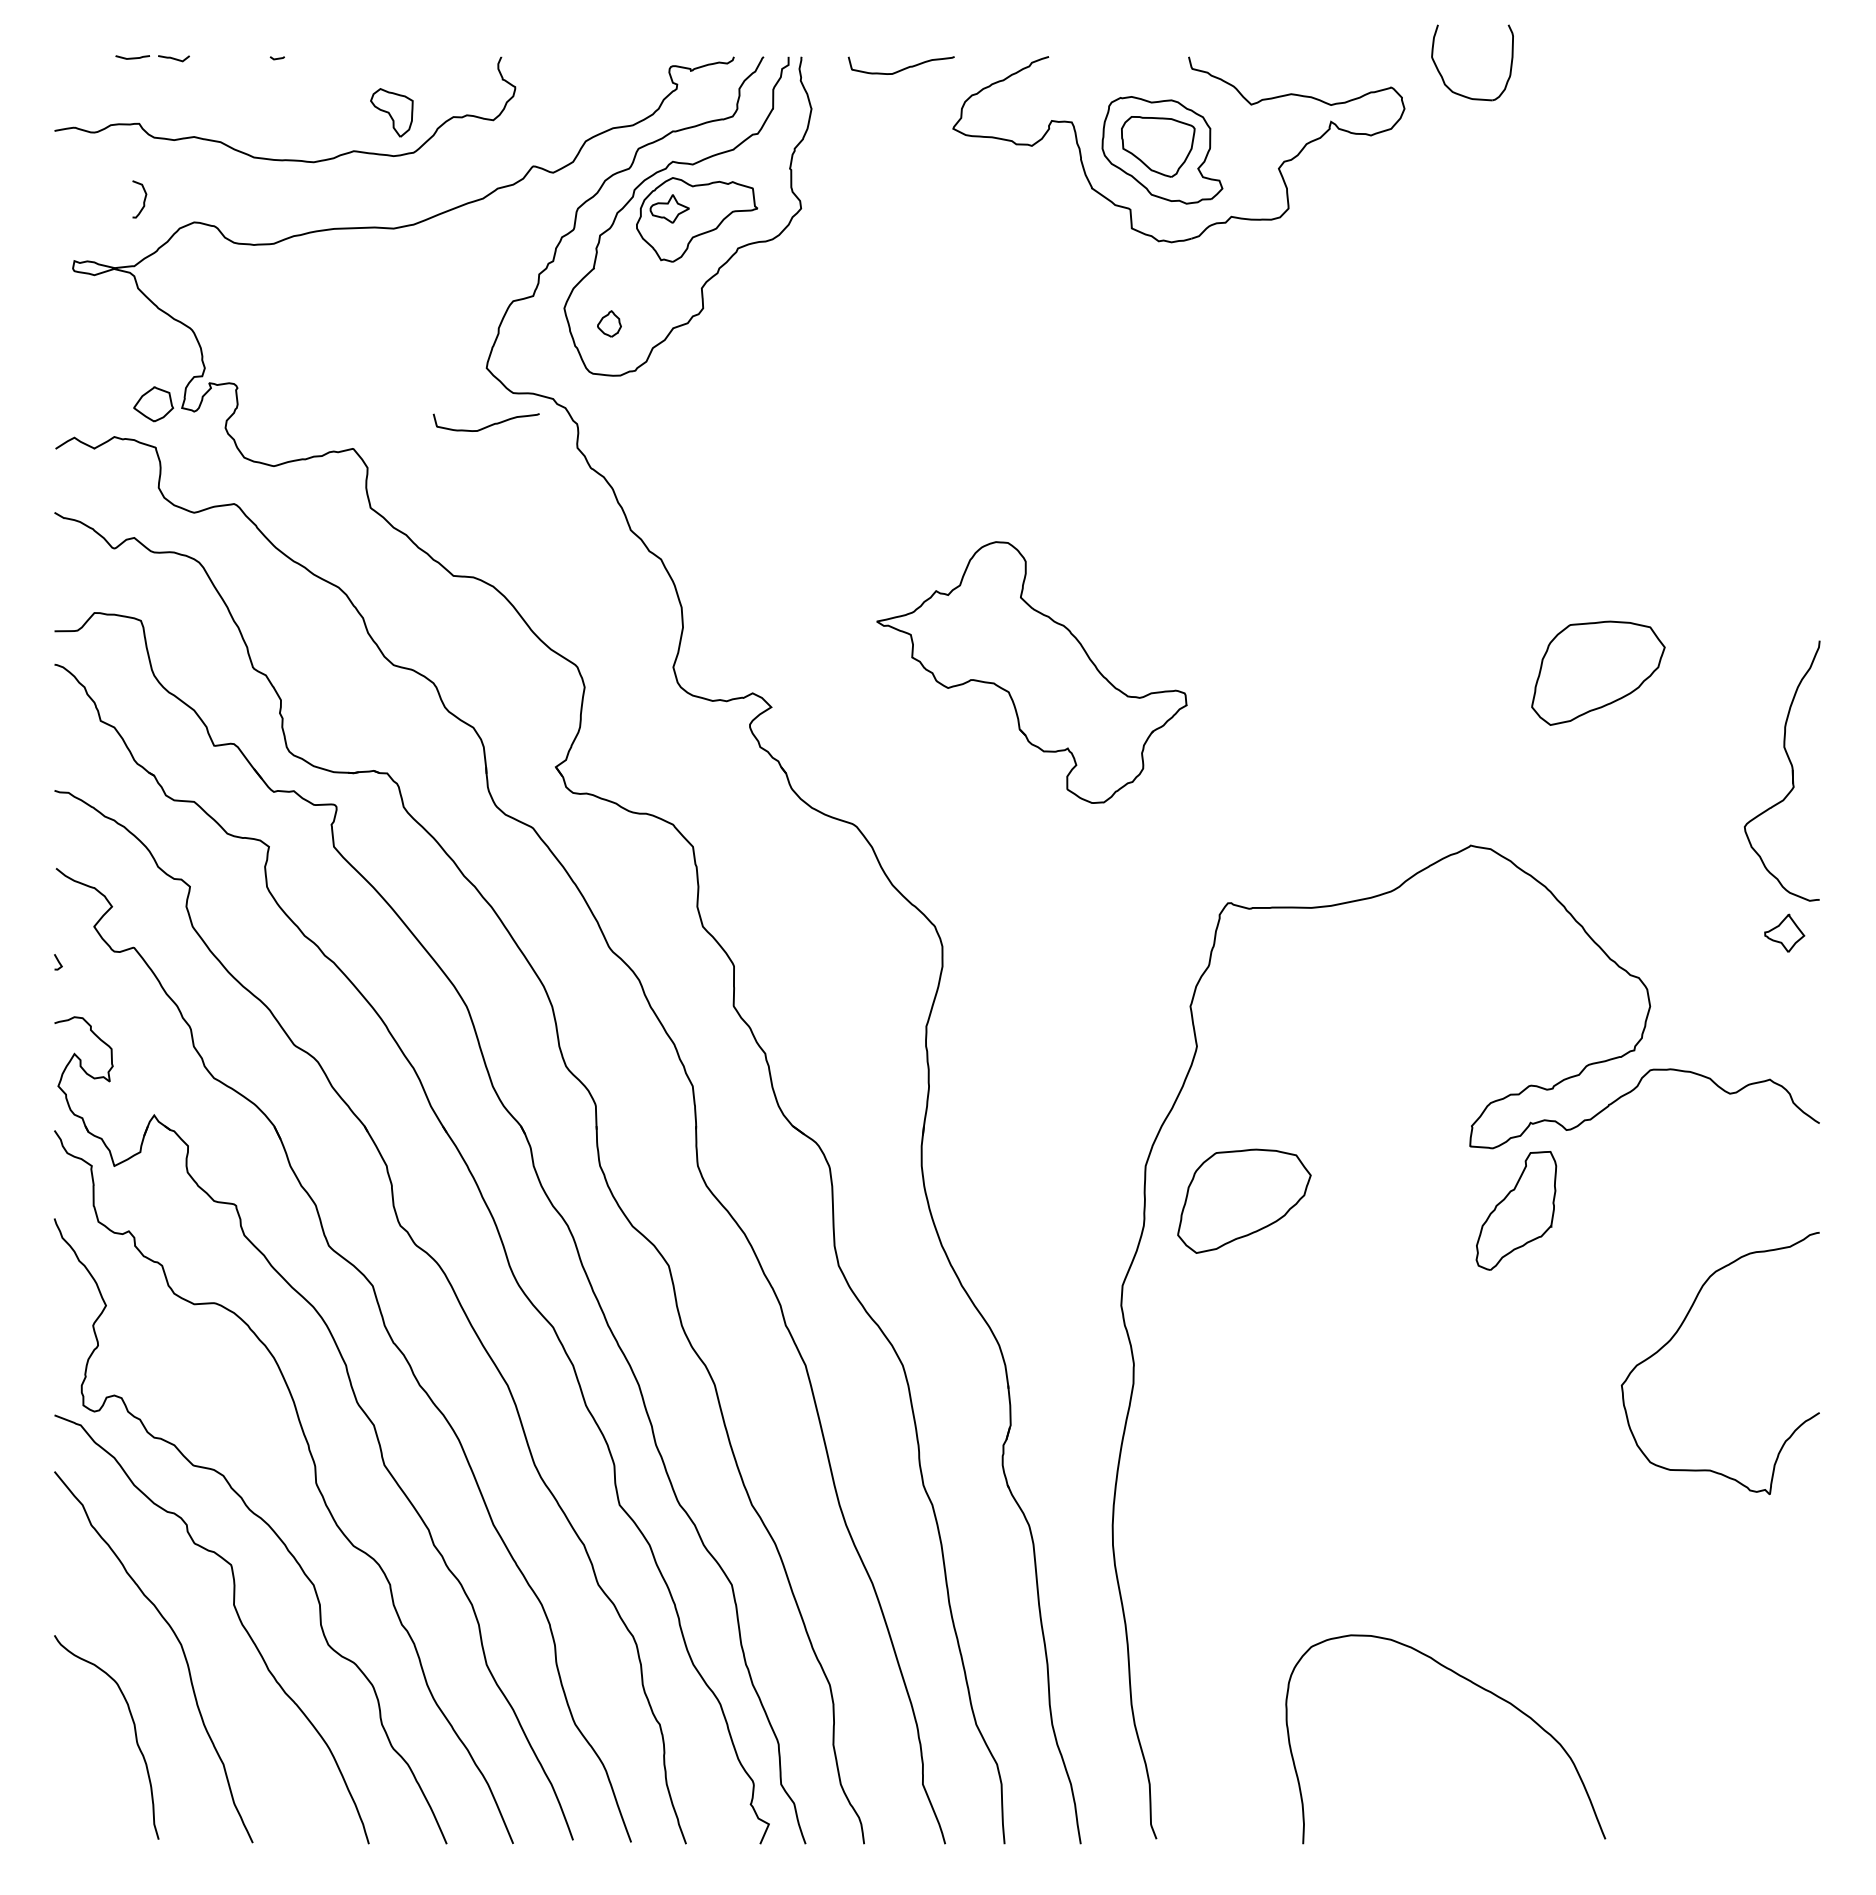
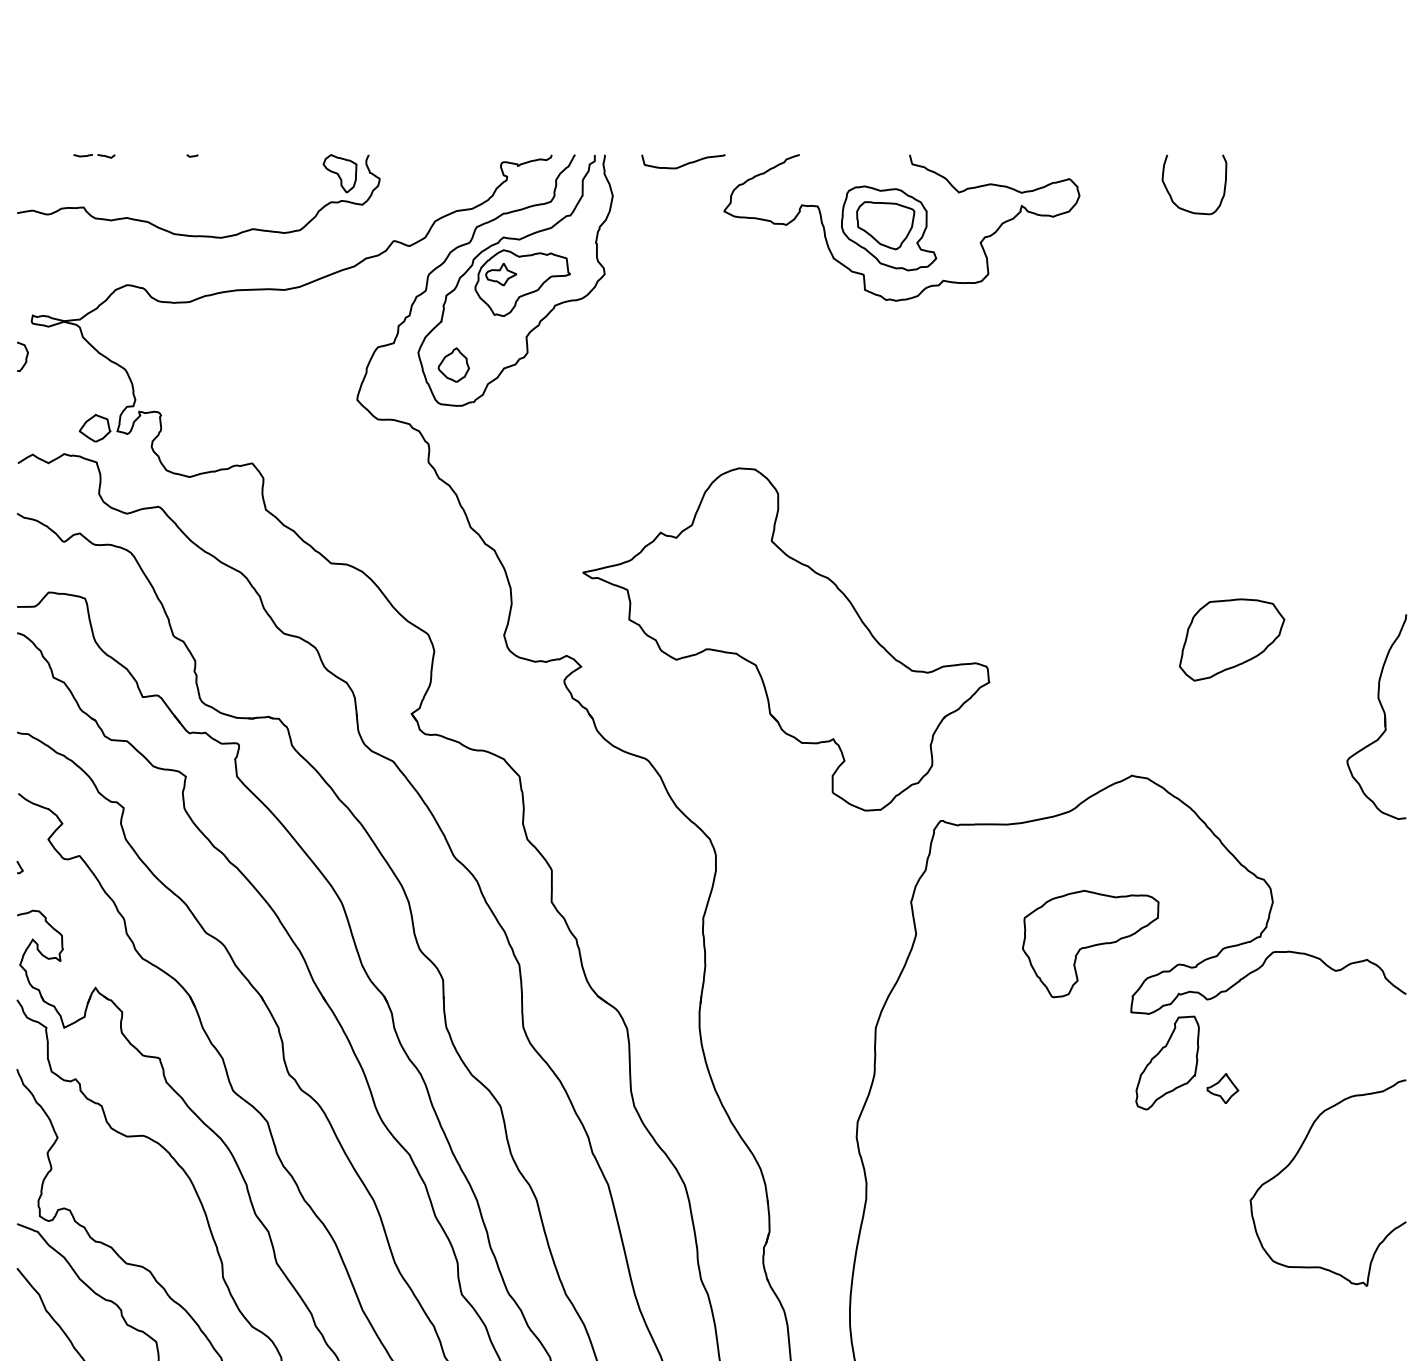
part: (152, 58) -> (94, 156), size x0.71
part: (1443, 77) -> (1171, 196), moved
part: (391, 112) -> (339, 173), moved
curve: (143, 200) -> (25, 357), moved
part: (609, 323) -> (453, 364), size x1.67
curve: (487, 425) -> (357, 445), removed
part: (1031, 672) -> (785, 639), size x1.67
part: (1784, 932) -> (1222, 1087), moved
part: (1418, 1059) -> (1090, 943), added
part: (1244, 1200) -> (953, 1054), removed

